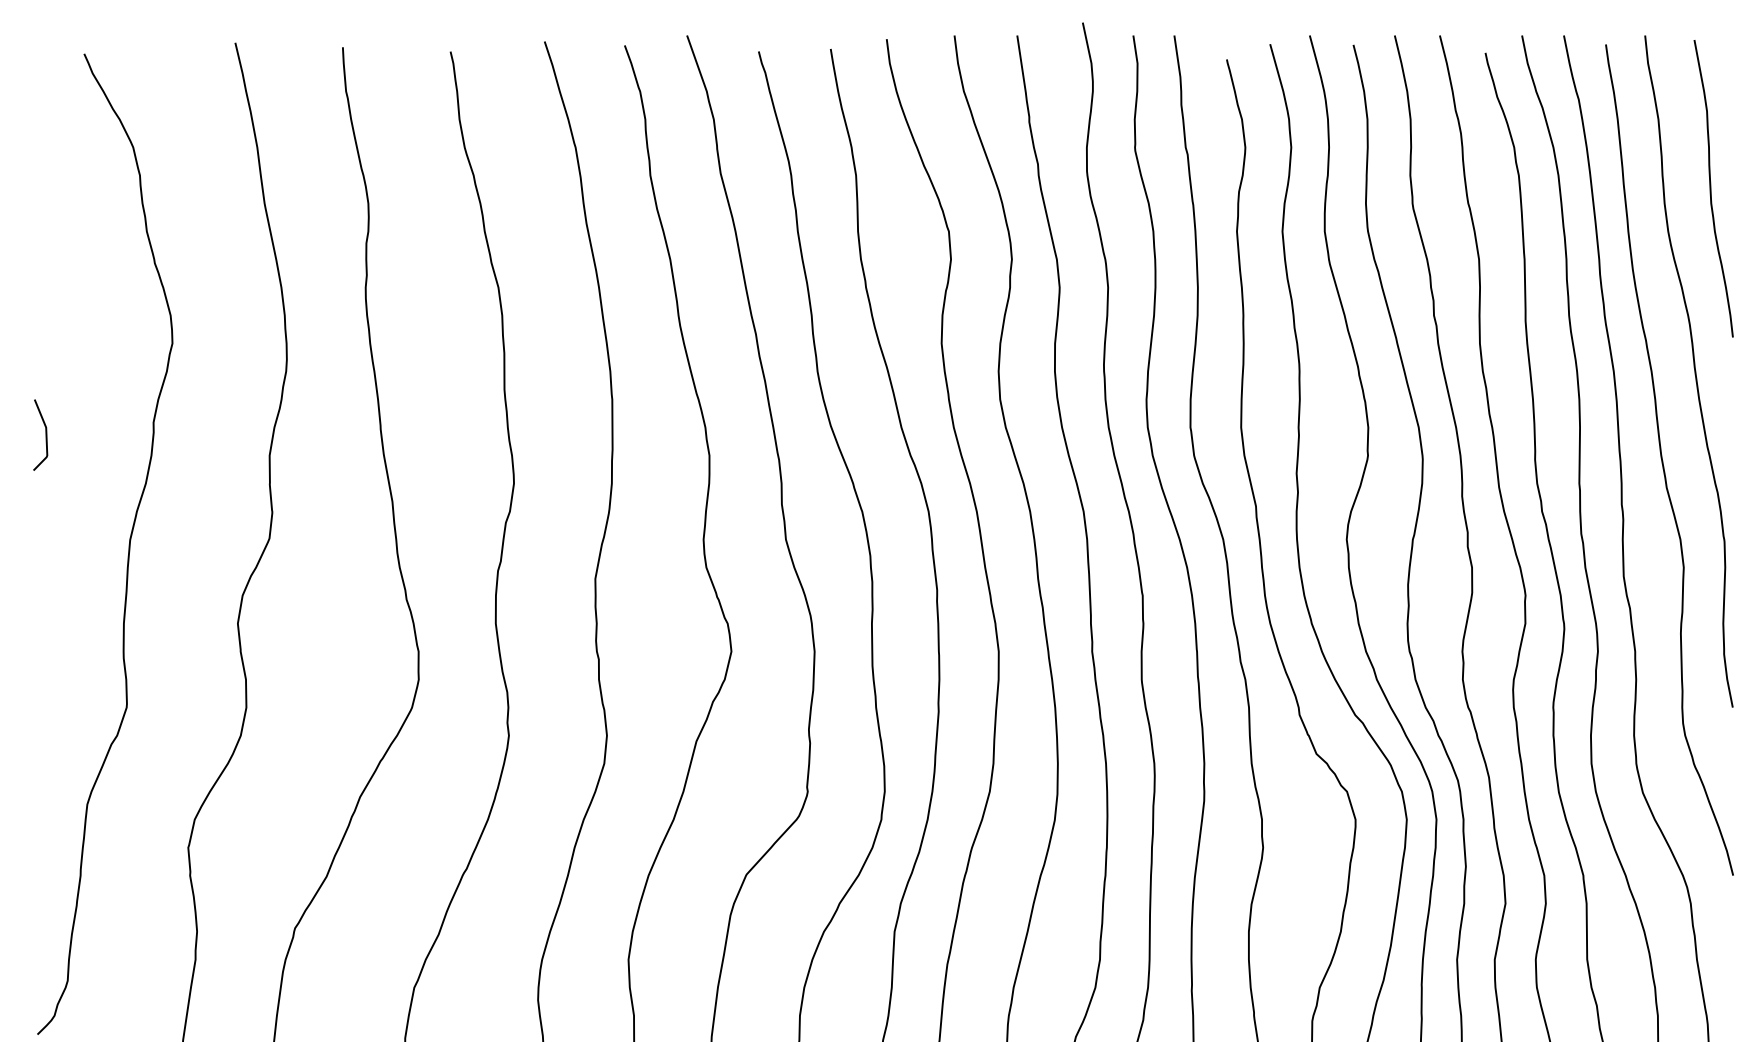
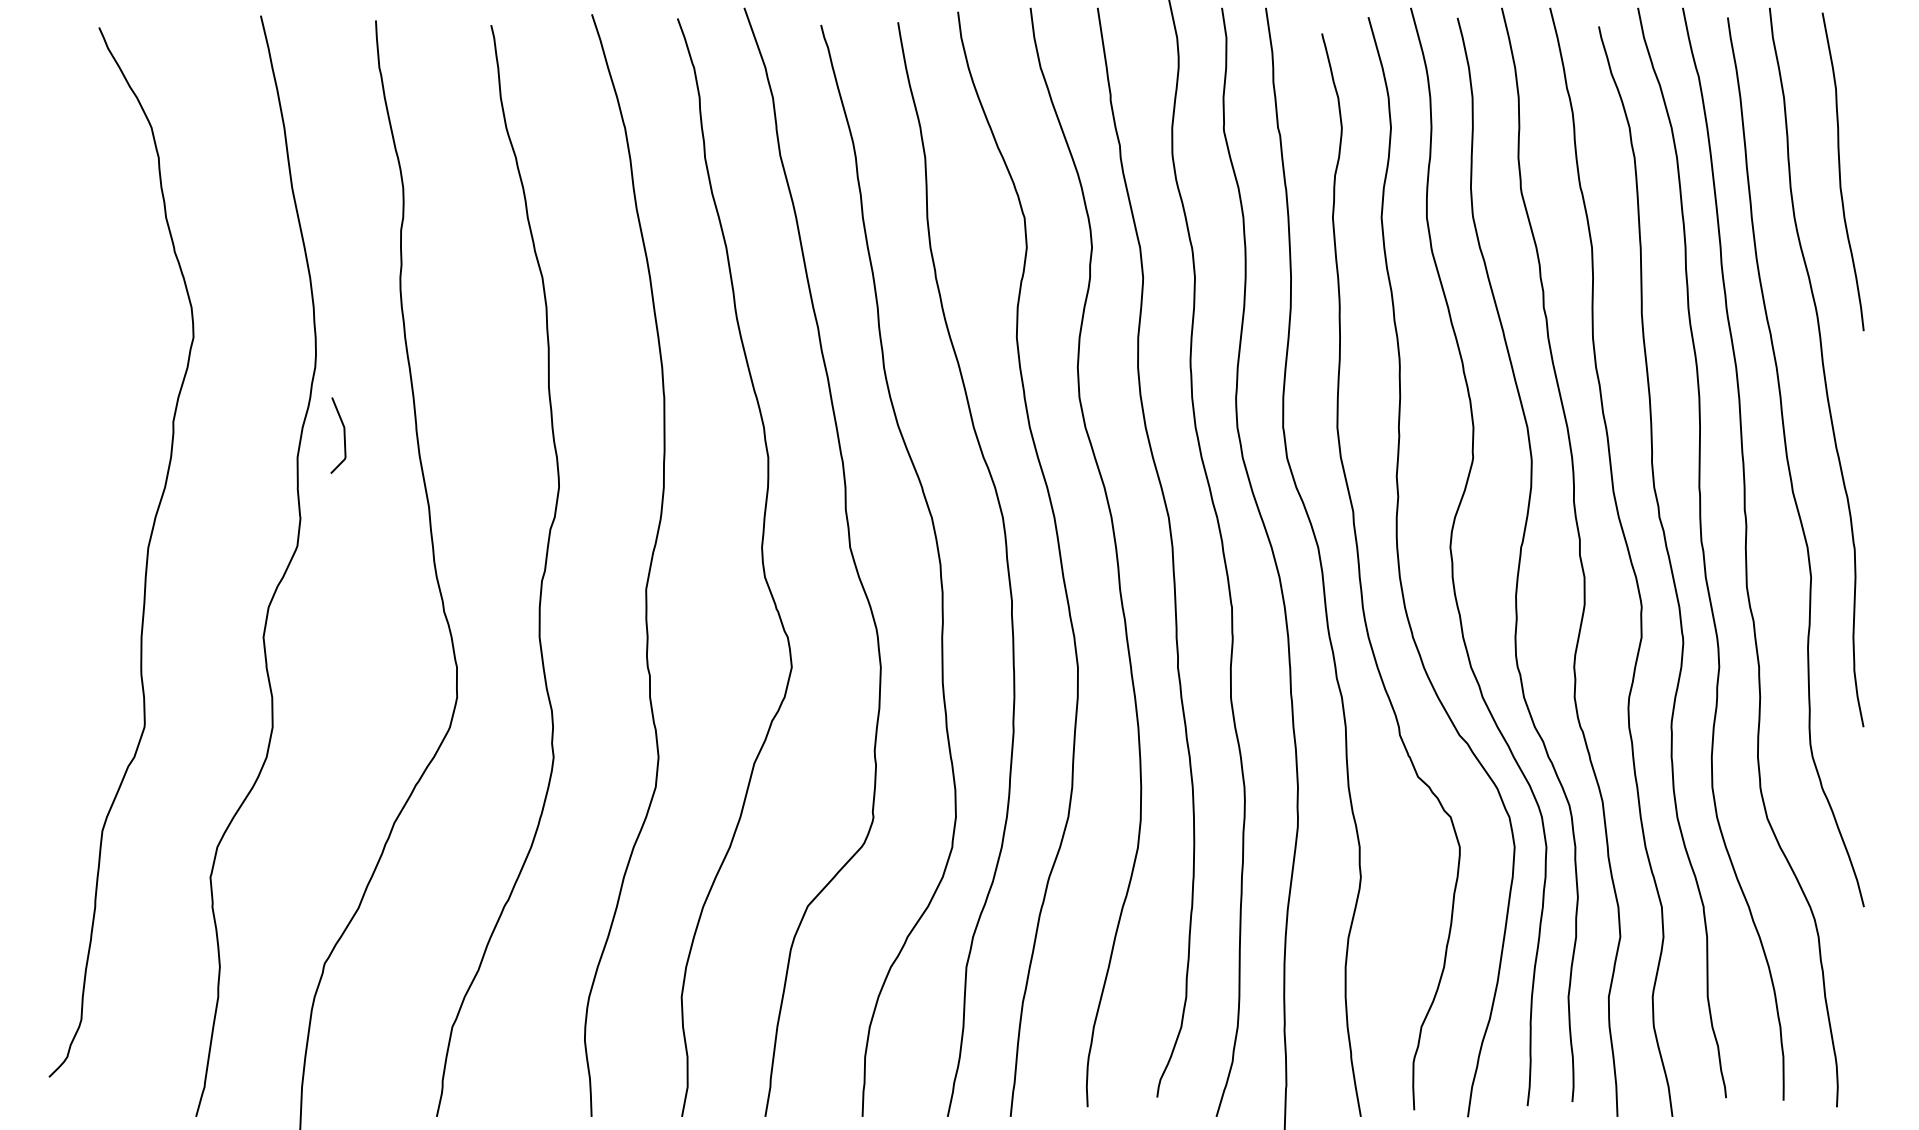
line: (45, 435) -> (343, 435), moved

